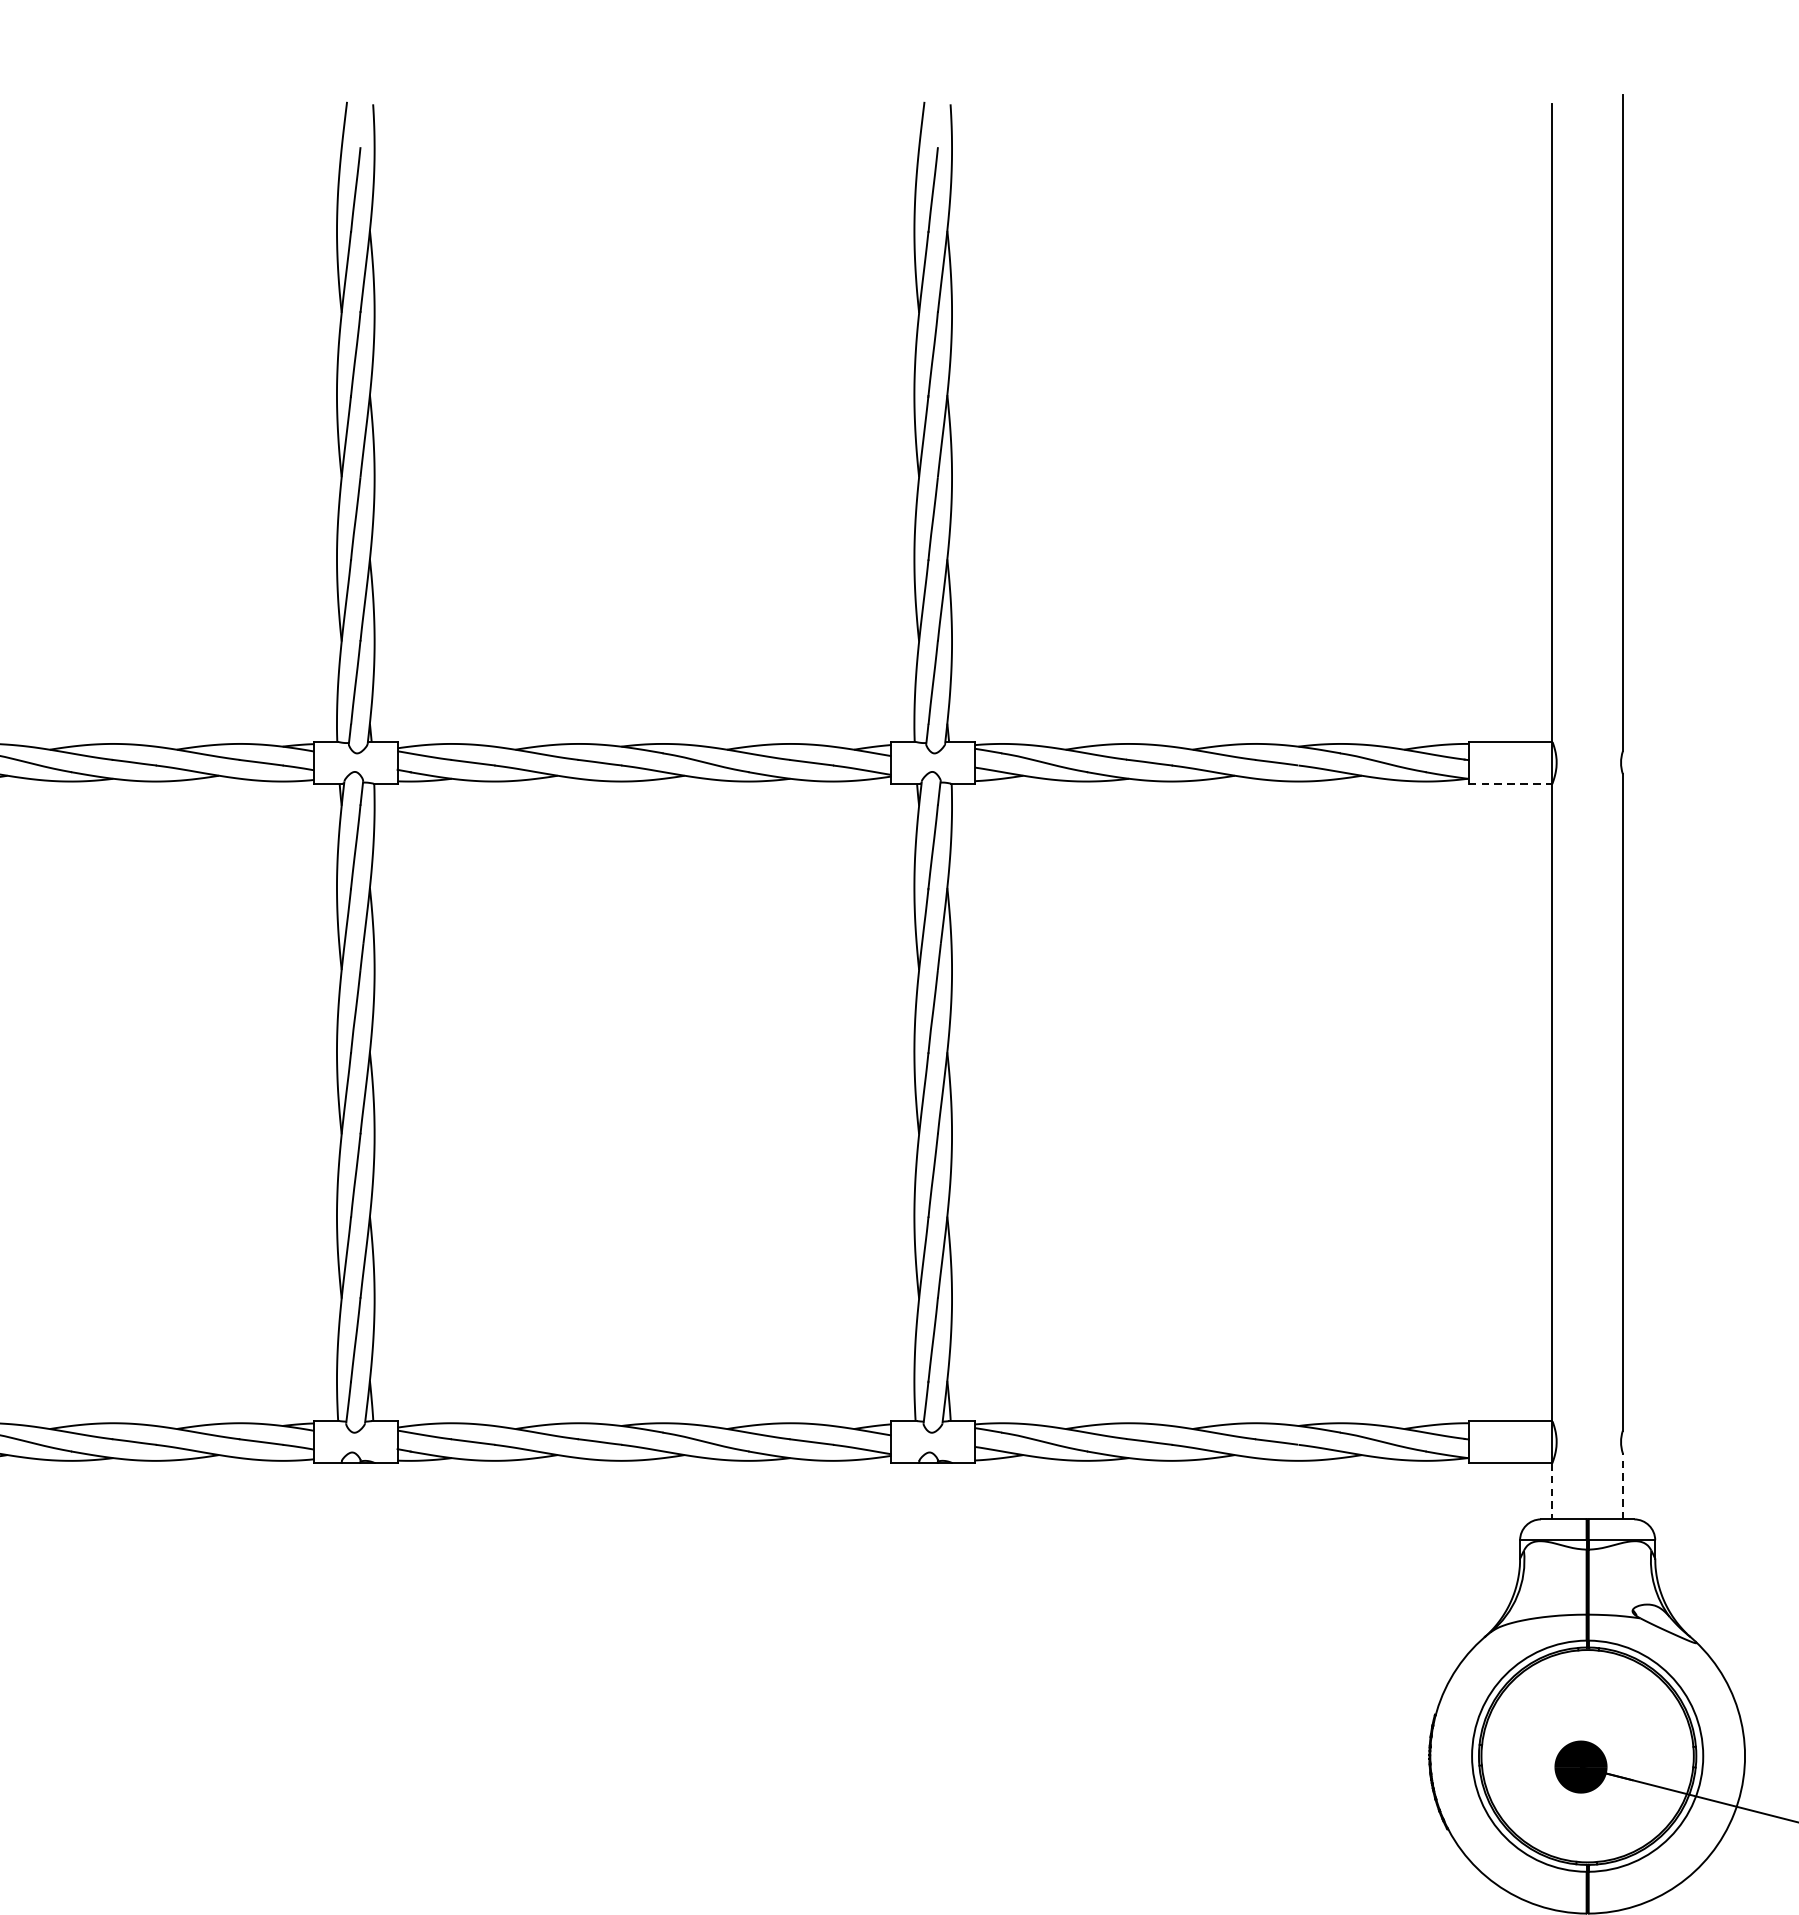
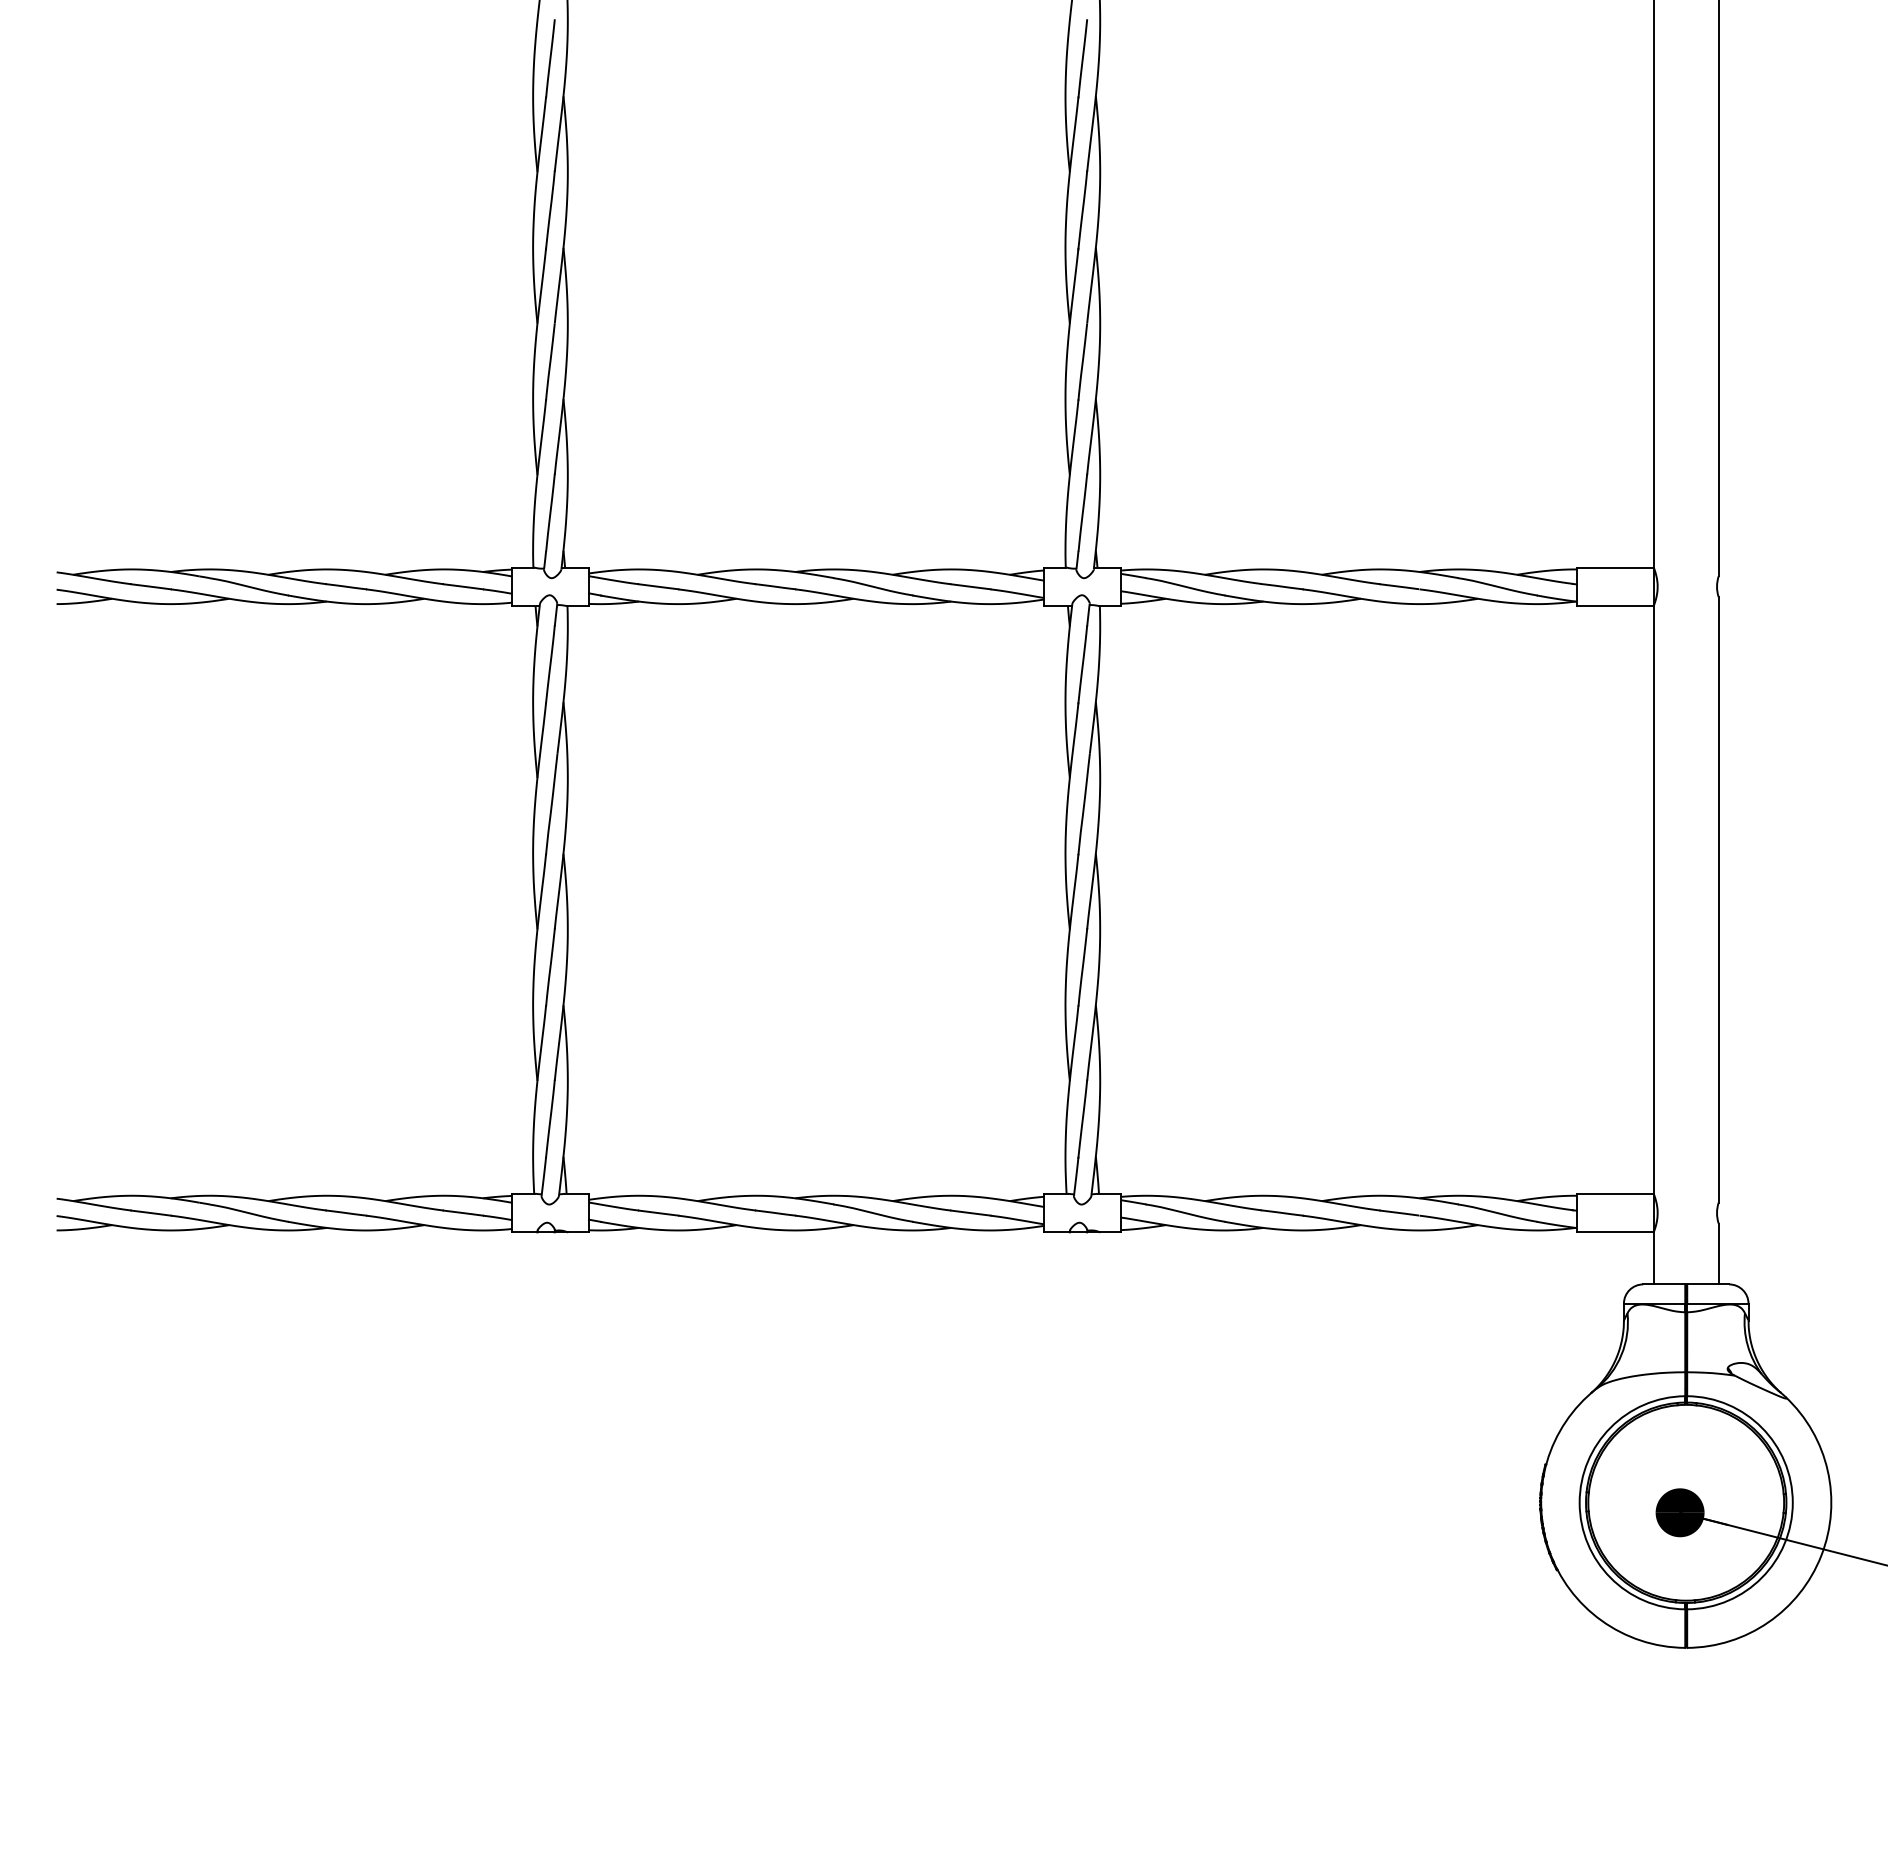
line: (1510, 784) -> (1615, 606), dashed -> solid
line: (1622, 1485) -> (1718, 1253), dashed -> solid
line: (1552, 1491) -> (1653, 1258), dashed -> solid

